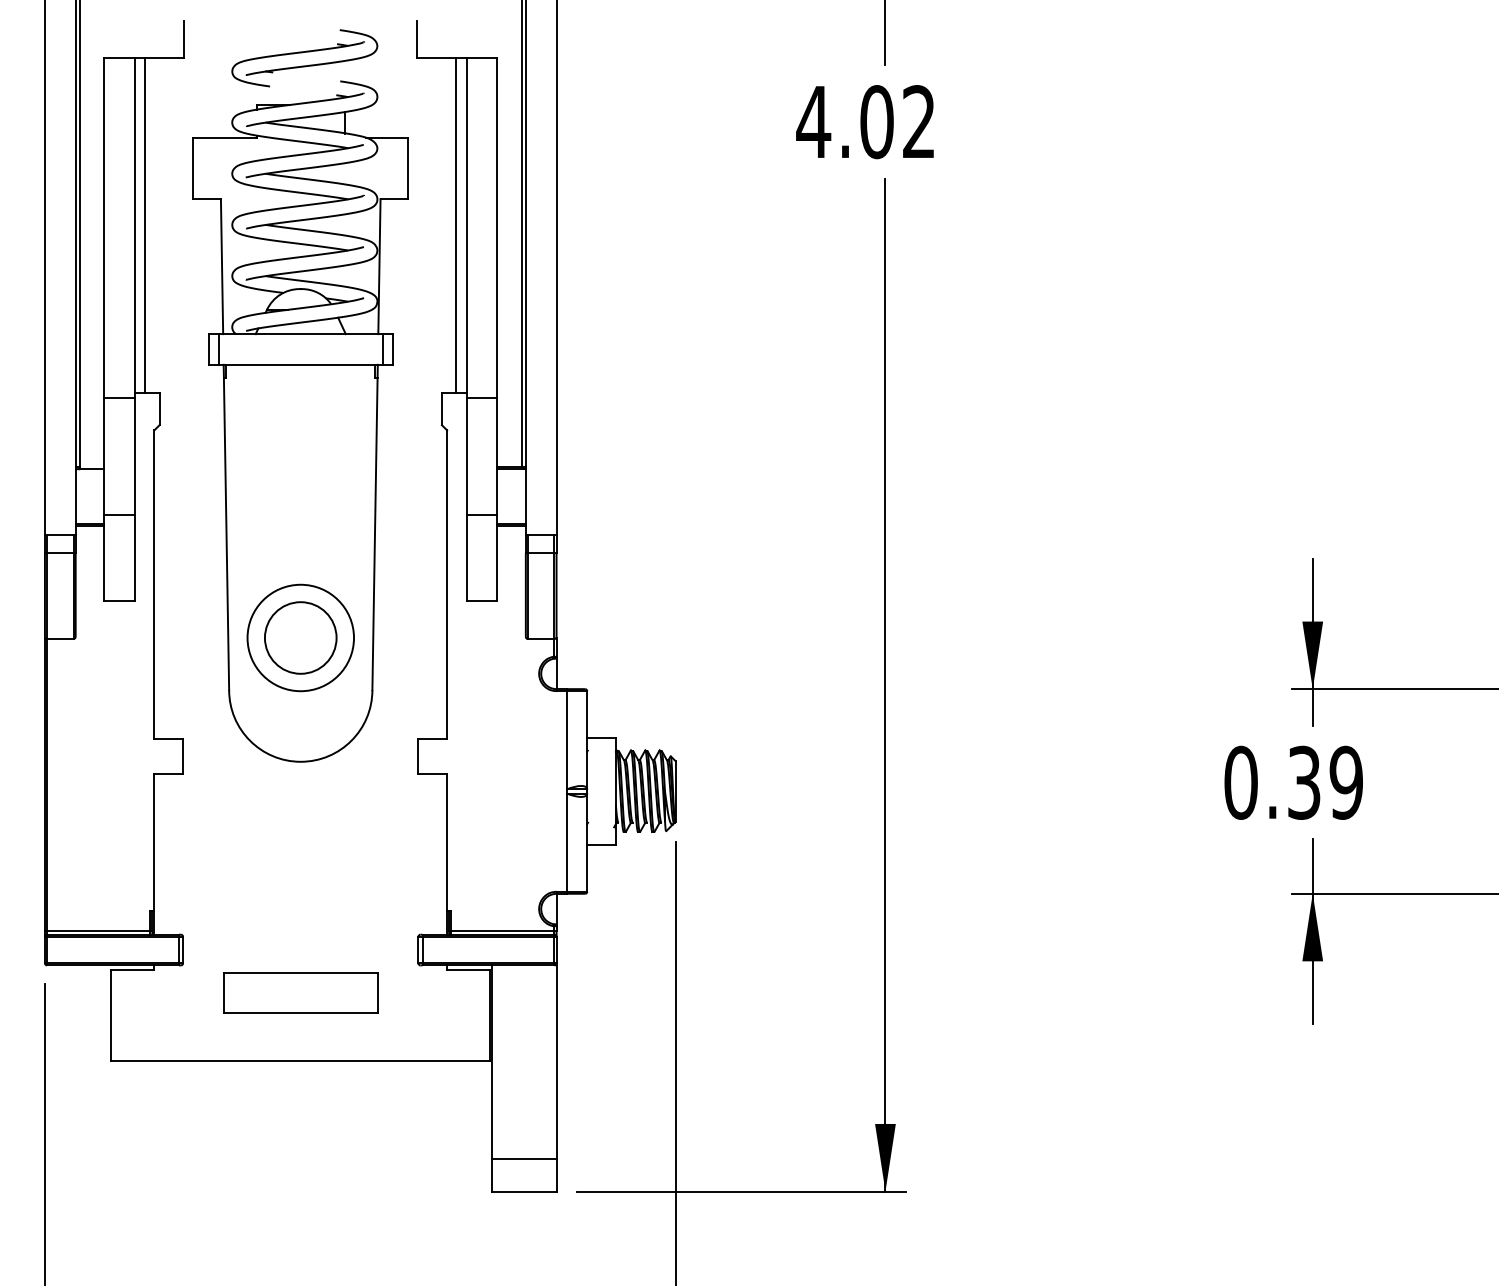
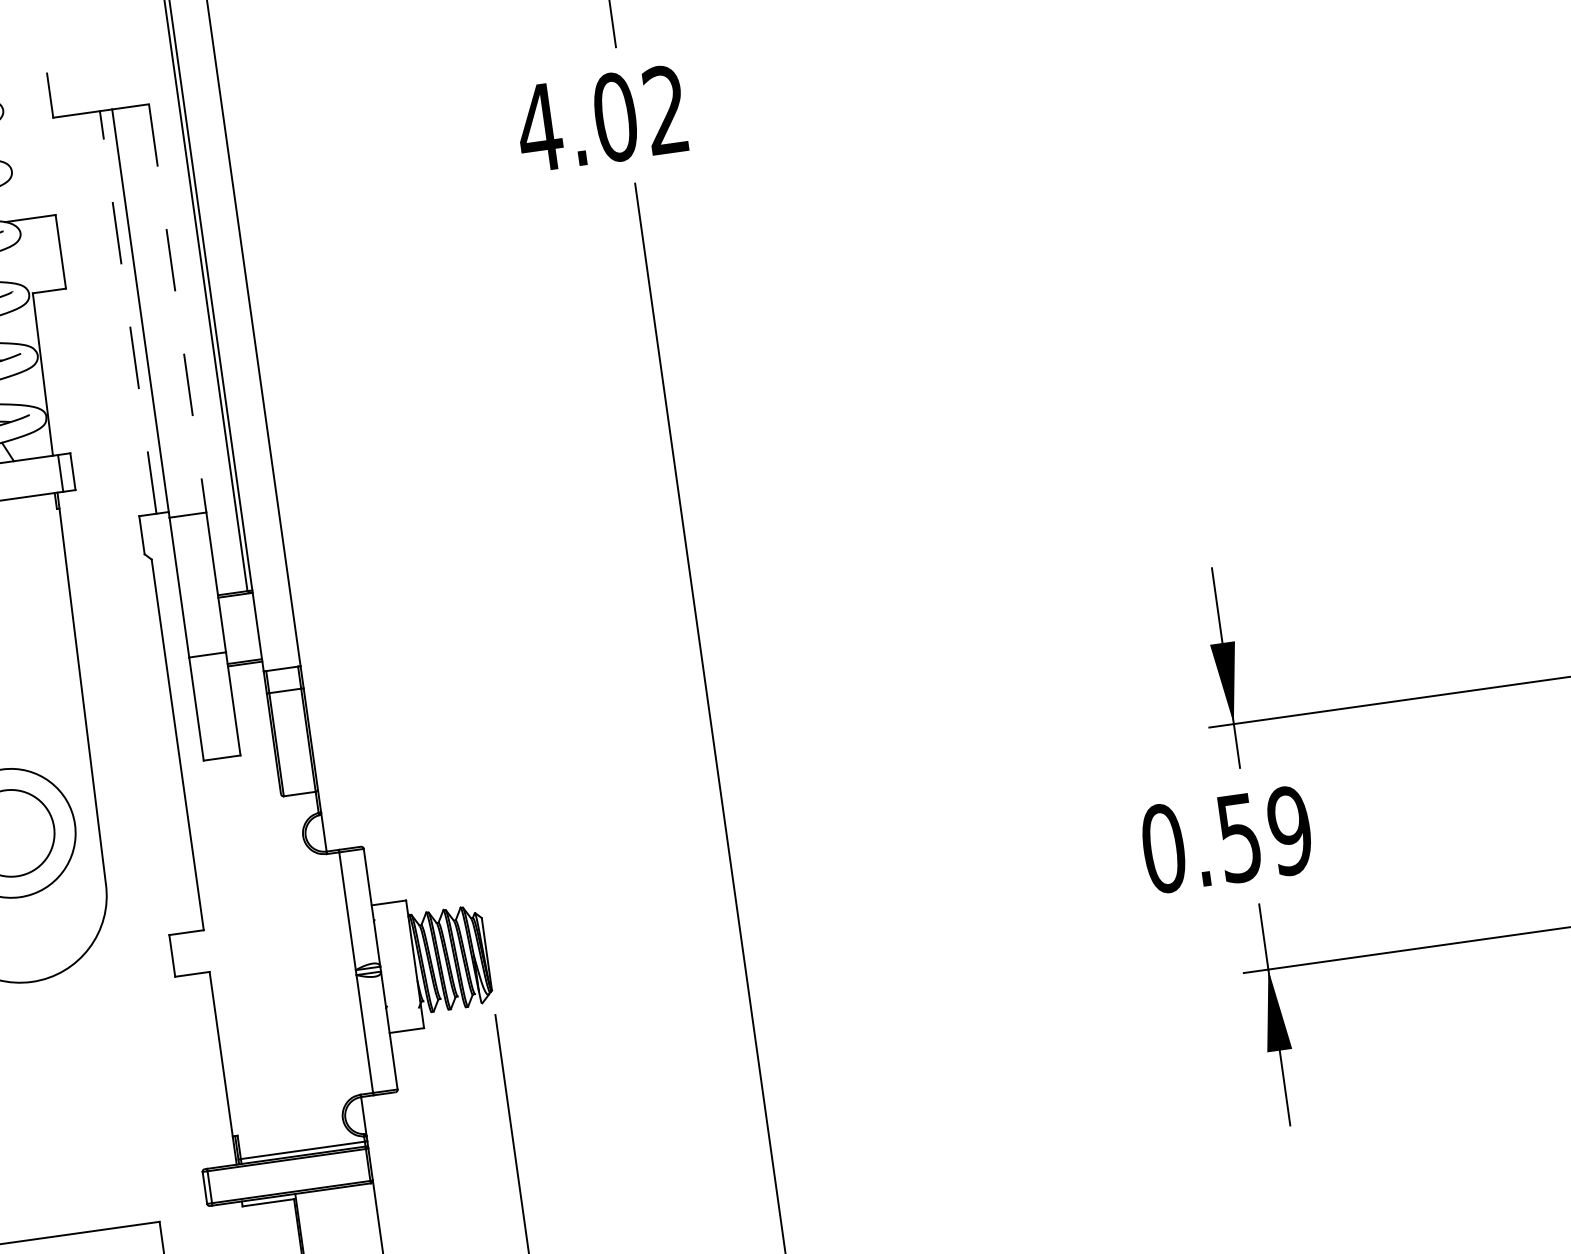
line: (456, 225) -> (128, 312), solid -> dashed
line: (497, 228) -> (178, 308), solid -> dashed
text: (1304, 782) -> (1239, 837), 0.39 -> 0.59

